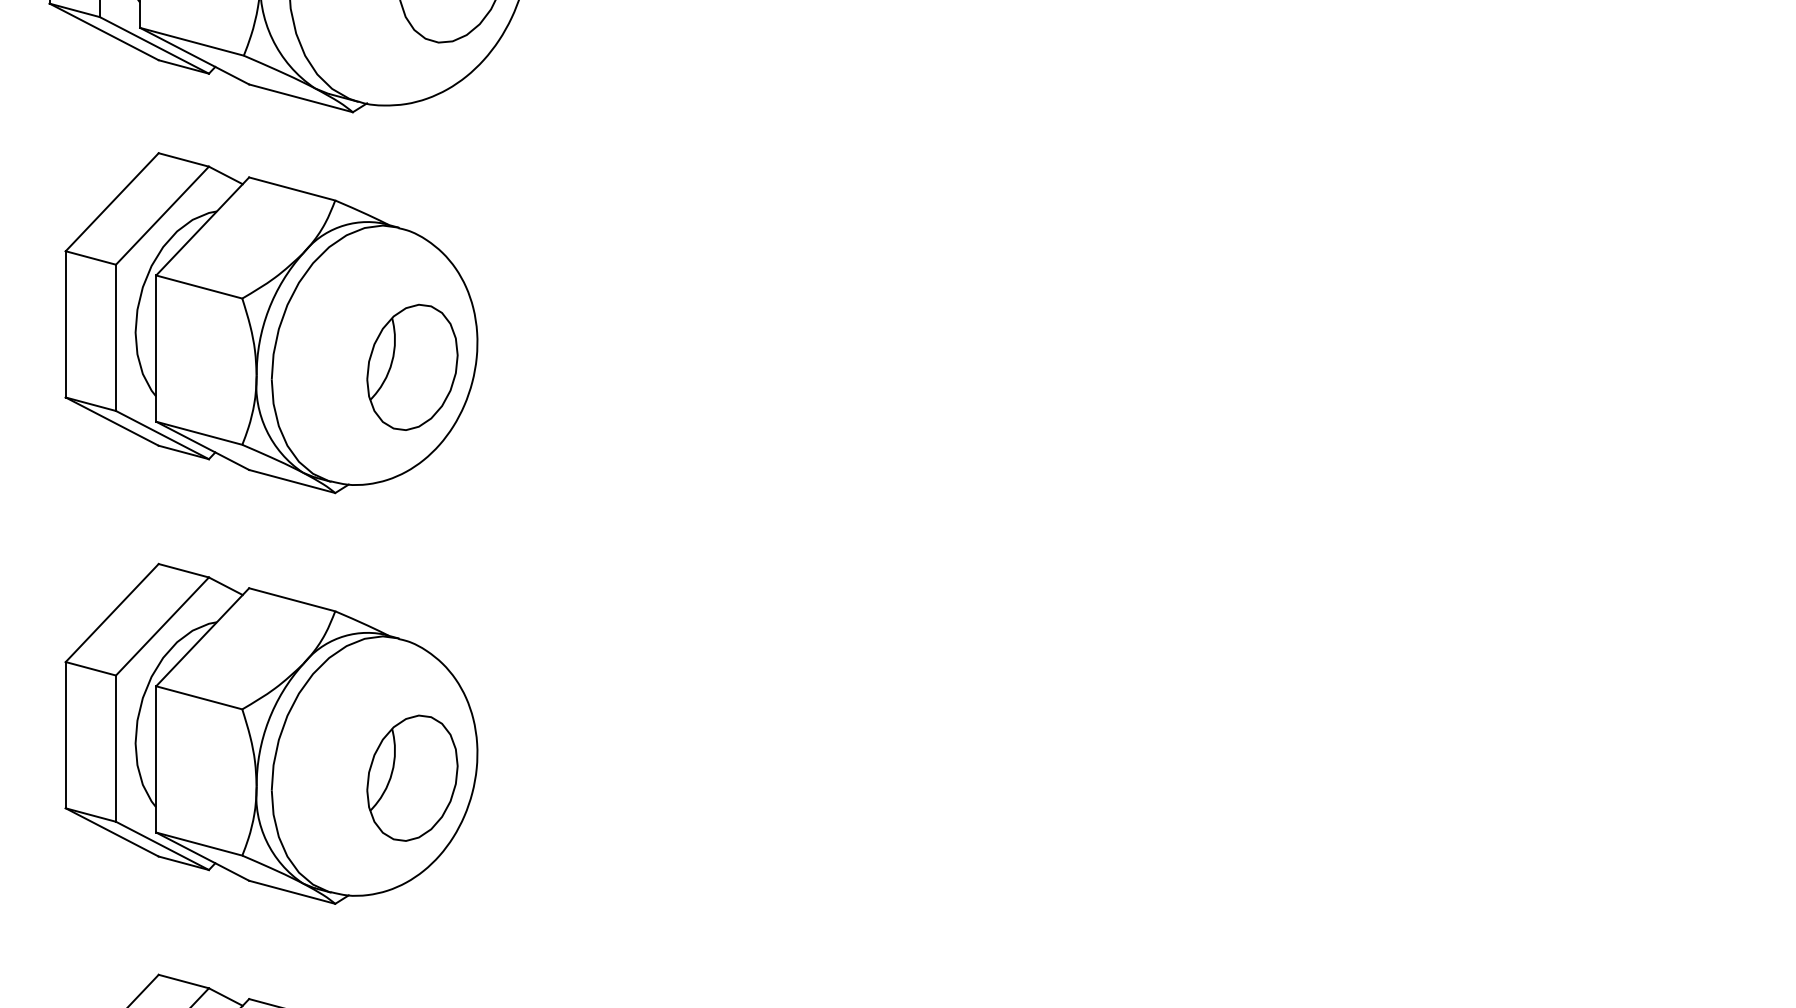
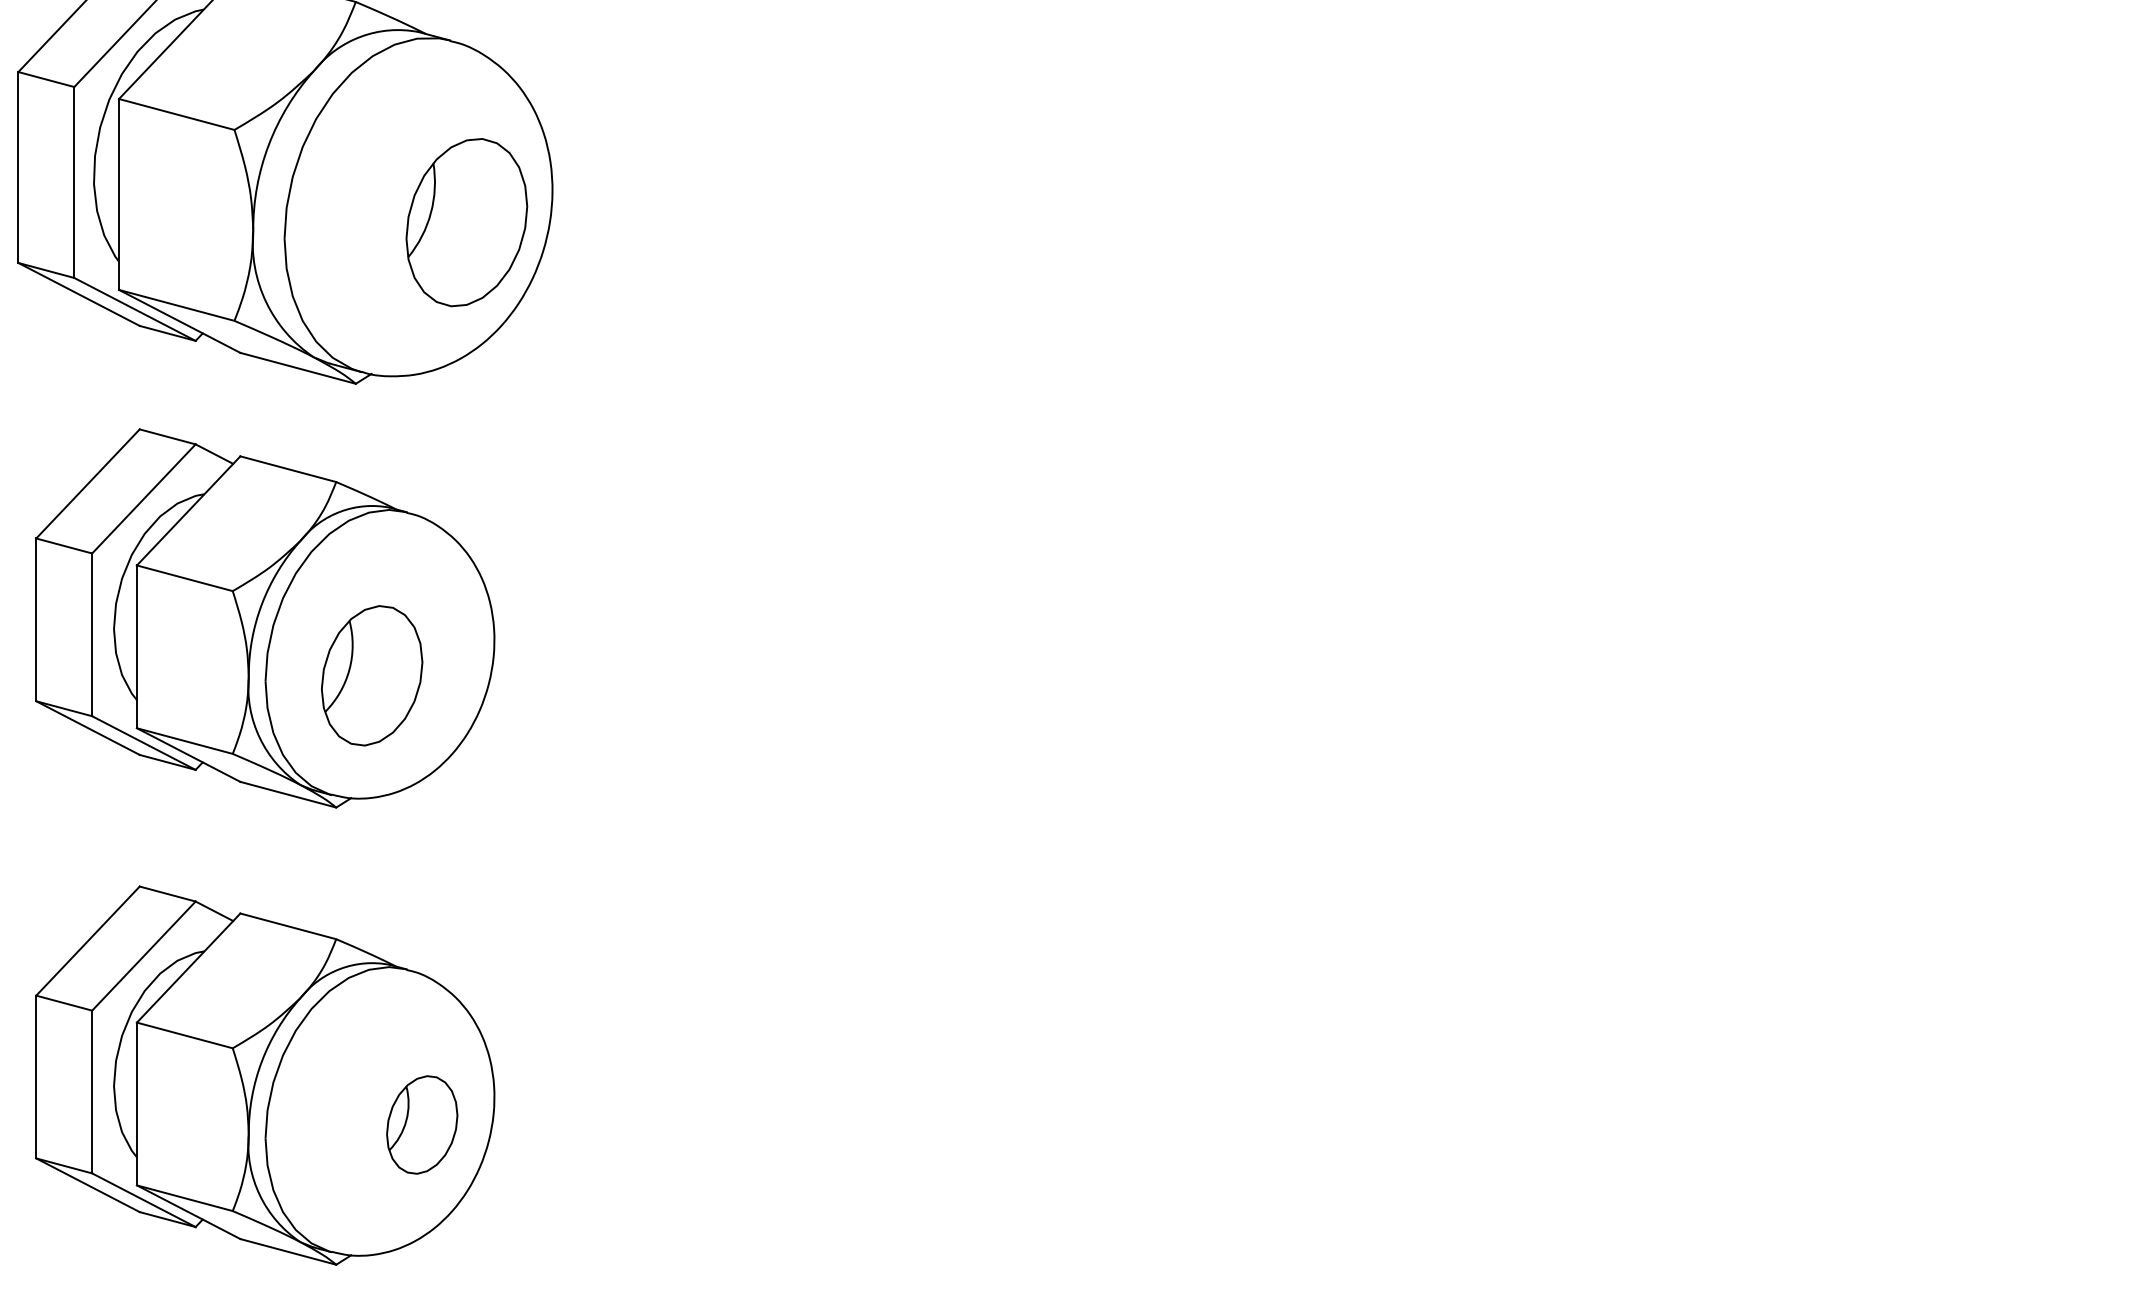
part: (412, 367) -> (372, 675), moved
part: (412, 777) -> (422, 1124), size x0.7

